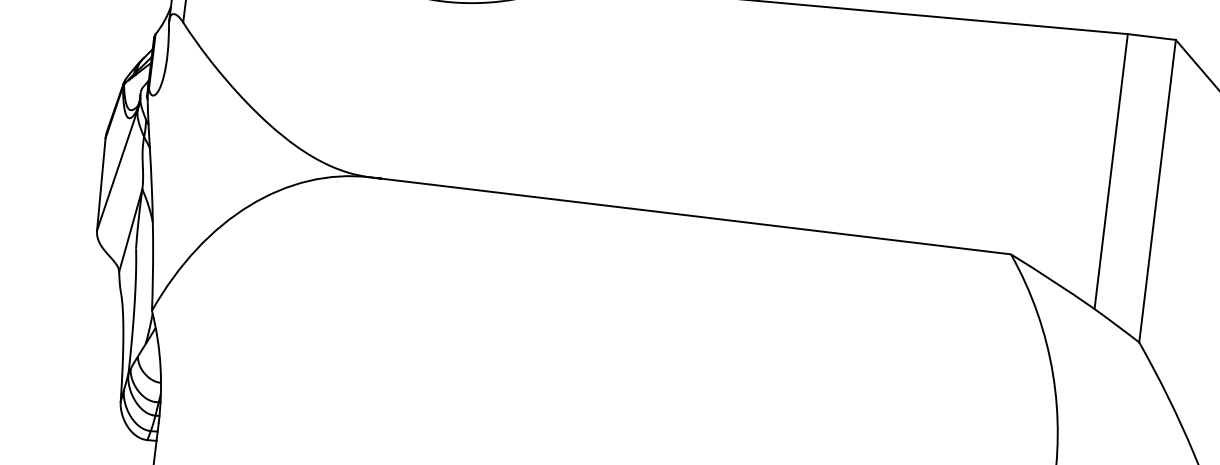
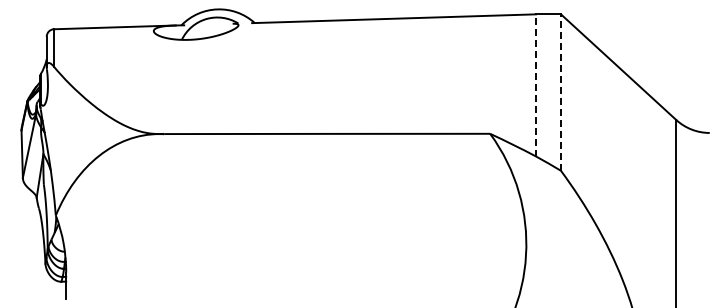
line: (1112, 169) -> (536, 84), solid -> dashed
line: (1156, 190) -> (560, 92), solid -> dashed

